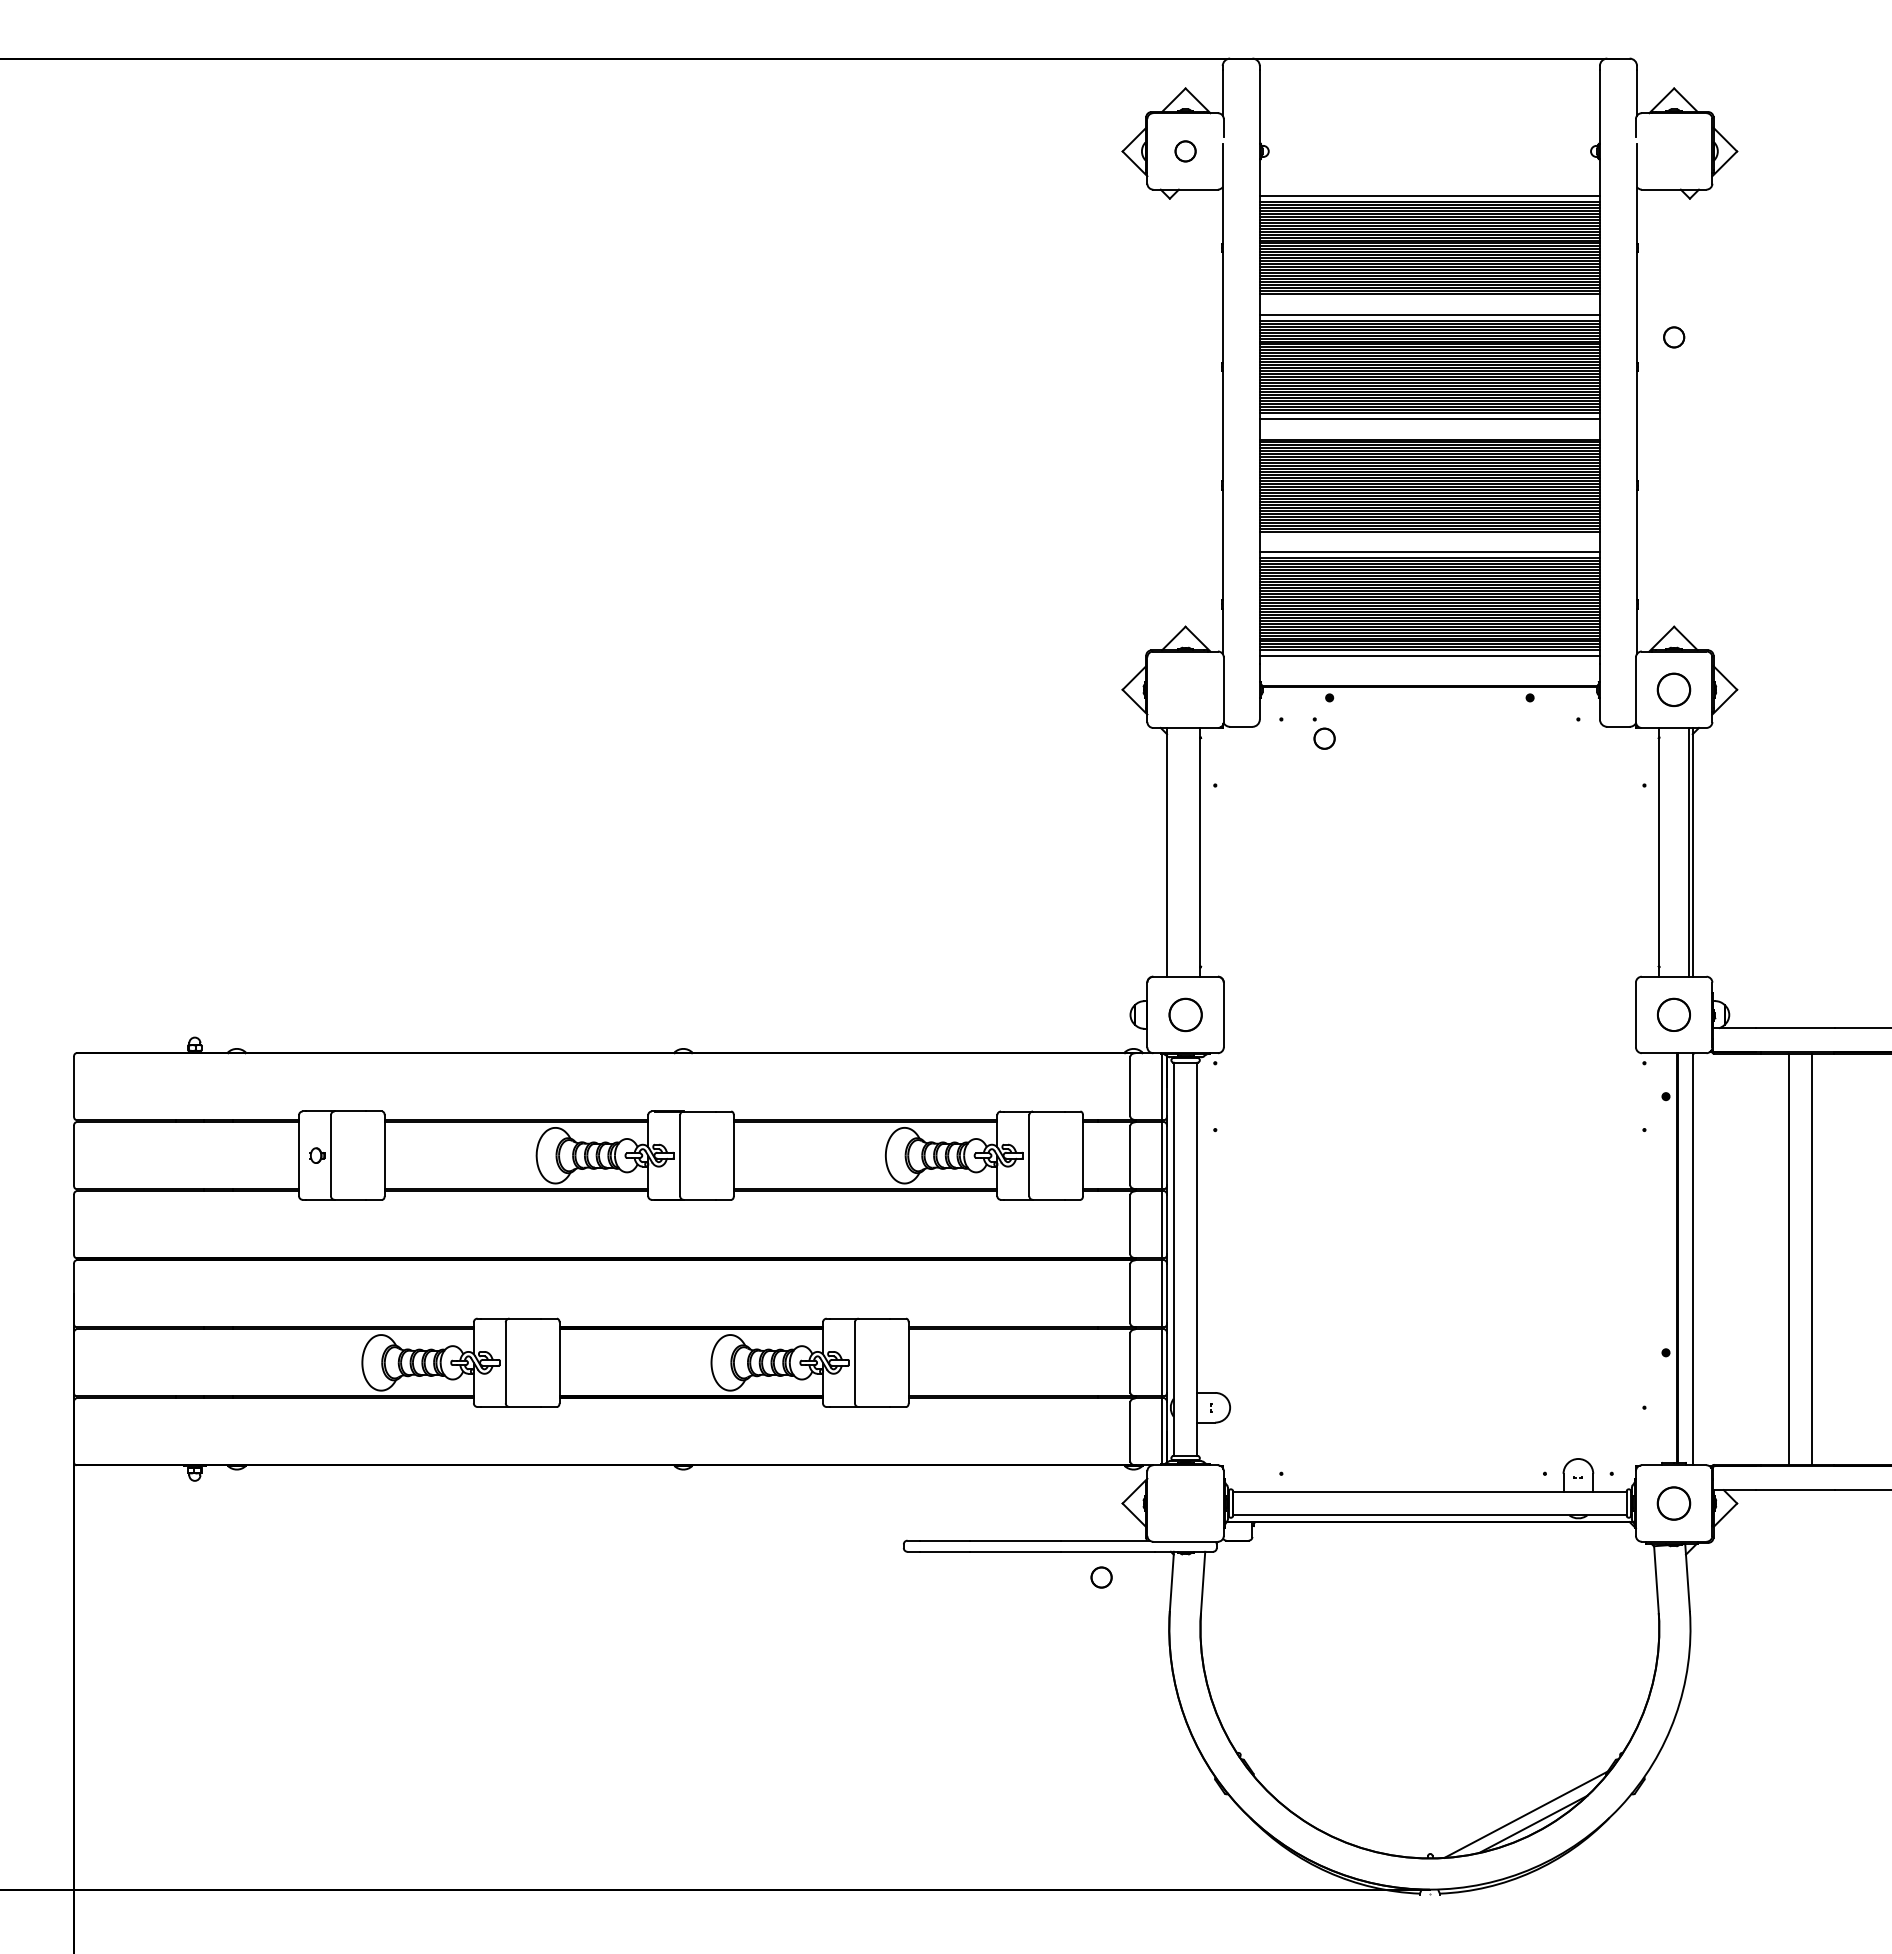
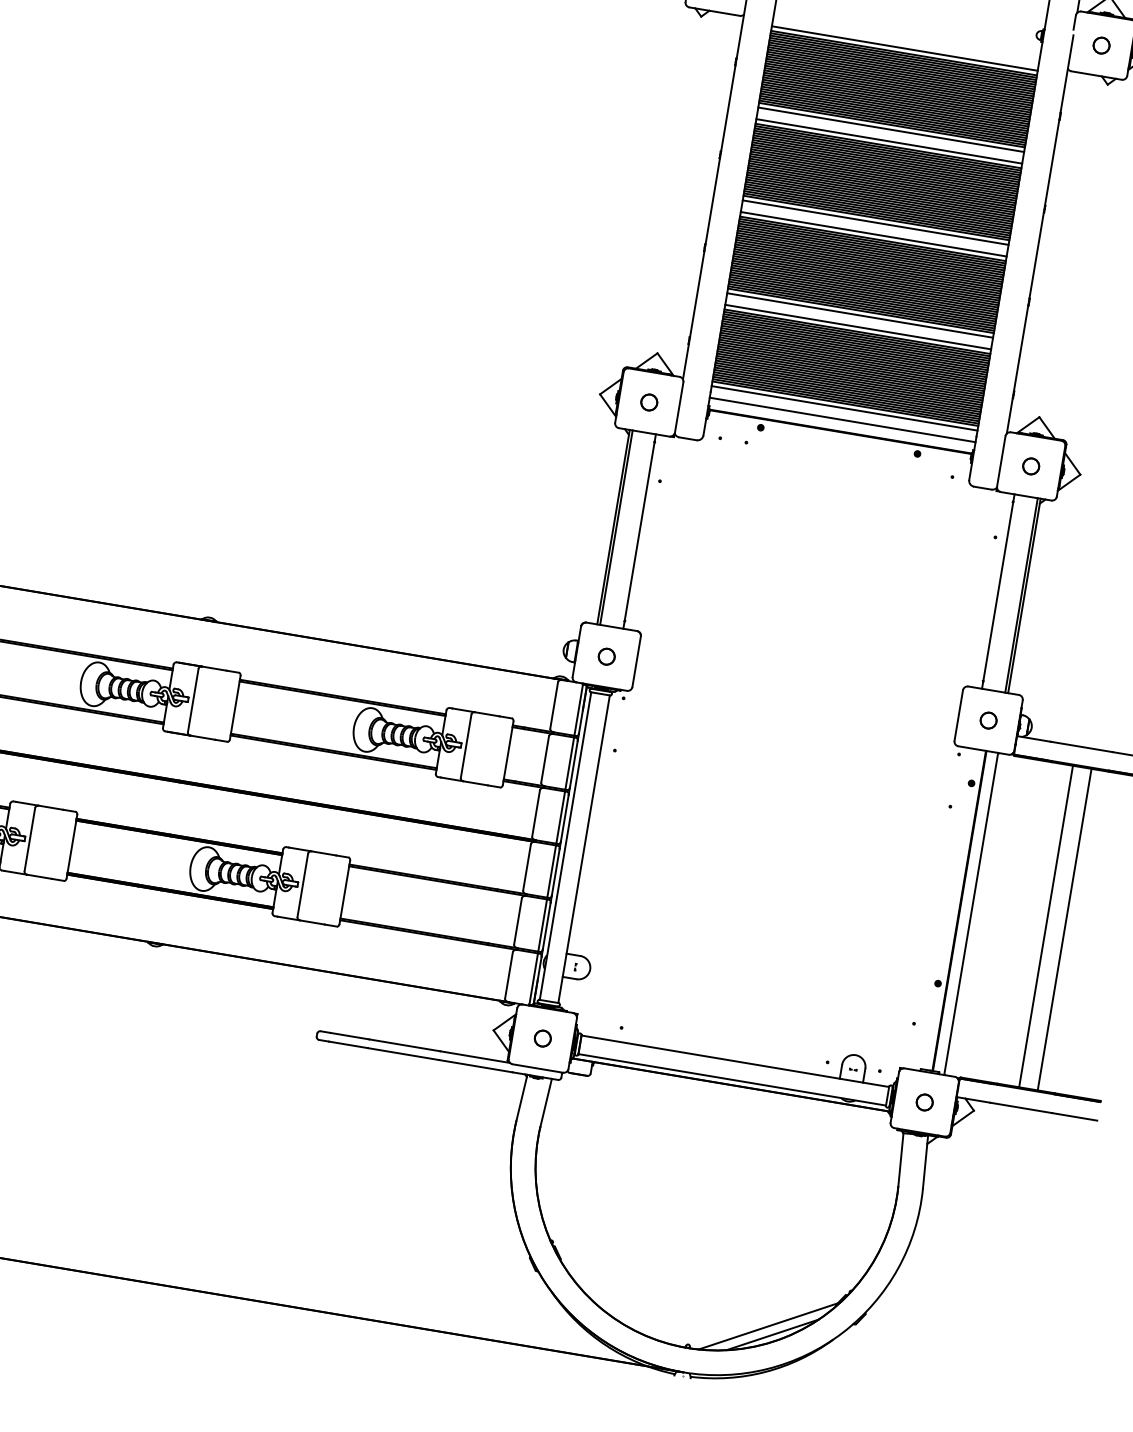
line: (1429, 299) -> (890, 129), added
circle: (1674, 337) -> (1101, 45), moved
line: (1429, 433) -> (873, 234), added
line: (1429, 537) -> (859, 315), added
line: (1429, 671) -> (842, 420), added
circle: (1674, 689) -> (1031, 466), size x0.62
circle: (1324, 738) -> (649, 402), moved
line: (1170, 851) -> (616, 526), added
circle: (1185, 1014) -> (606, 656), size x0.62
circle: (1674, 1014) -> (988, 720), size x0.62
circle: (1674, 1503) -> (924, 1102), size x0.62
circle: (1101, 1577) -> (542, 1038), moved

